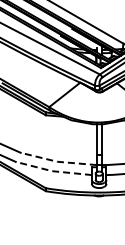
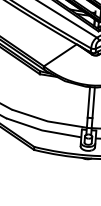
line: (57, 161) -> (47, 121), dashed -> solid
line: (52, 171) -> (42, 130), dashed -> solid

